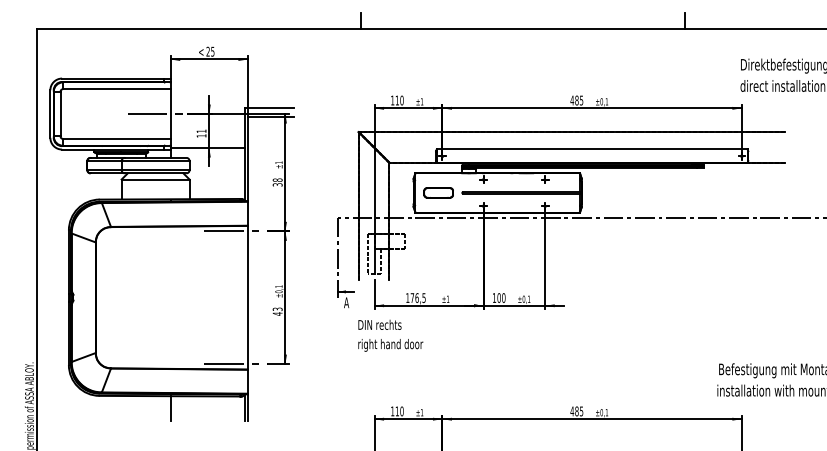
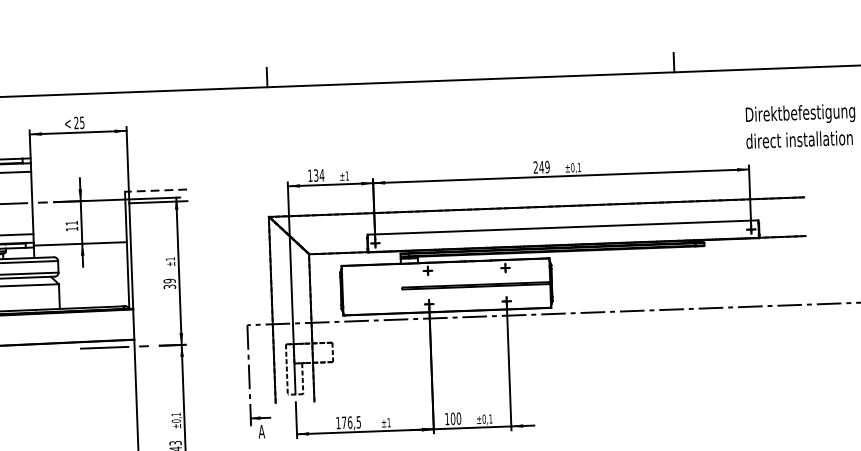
text: (399, 100) -> (318, 175), 110 -> 134
text: (576, 100) -> (541, 167), 485 -> 249
line: (269, 107) -> (155, 190), solid -> dashed
text: (277, 179) -> (169, 280), 38 -> 39
part: (438, 192) -> (372, 289), removed

